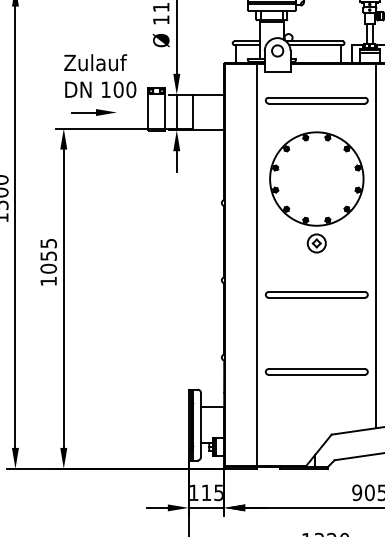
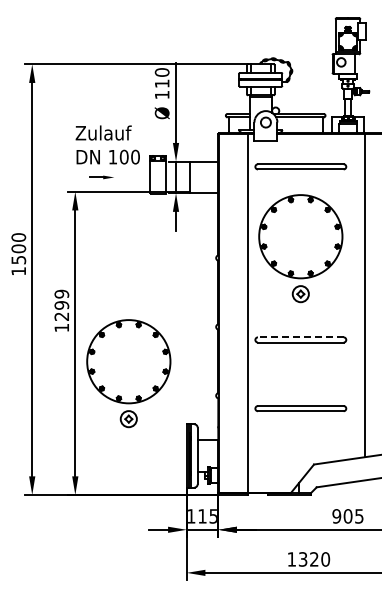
part: (93, 112) -> (101, 177), size x0.6
line: (375, 245) -> (353, 295), removed
text: (48, 256) -> (61, 305), 1055 -> 1299
line: (316, 292) -> (300, 337), solid -> dashed
part: (123, 332) -> (128, 373), added

